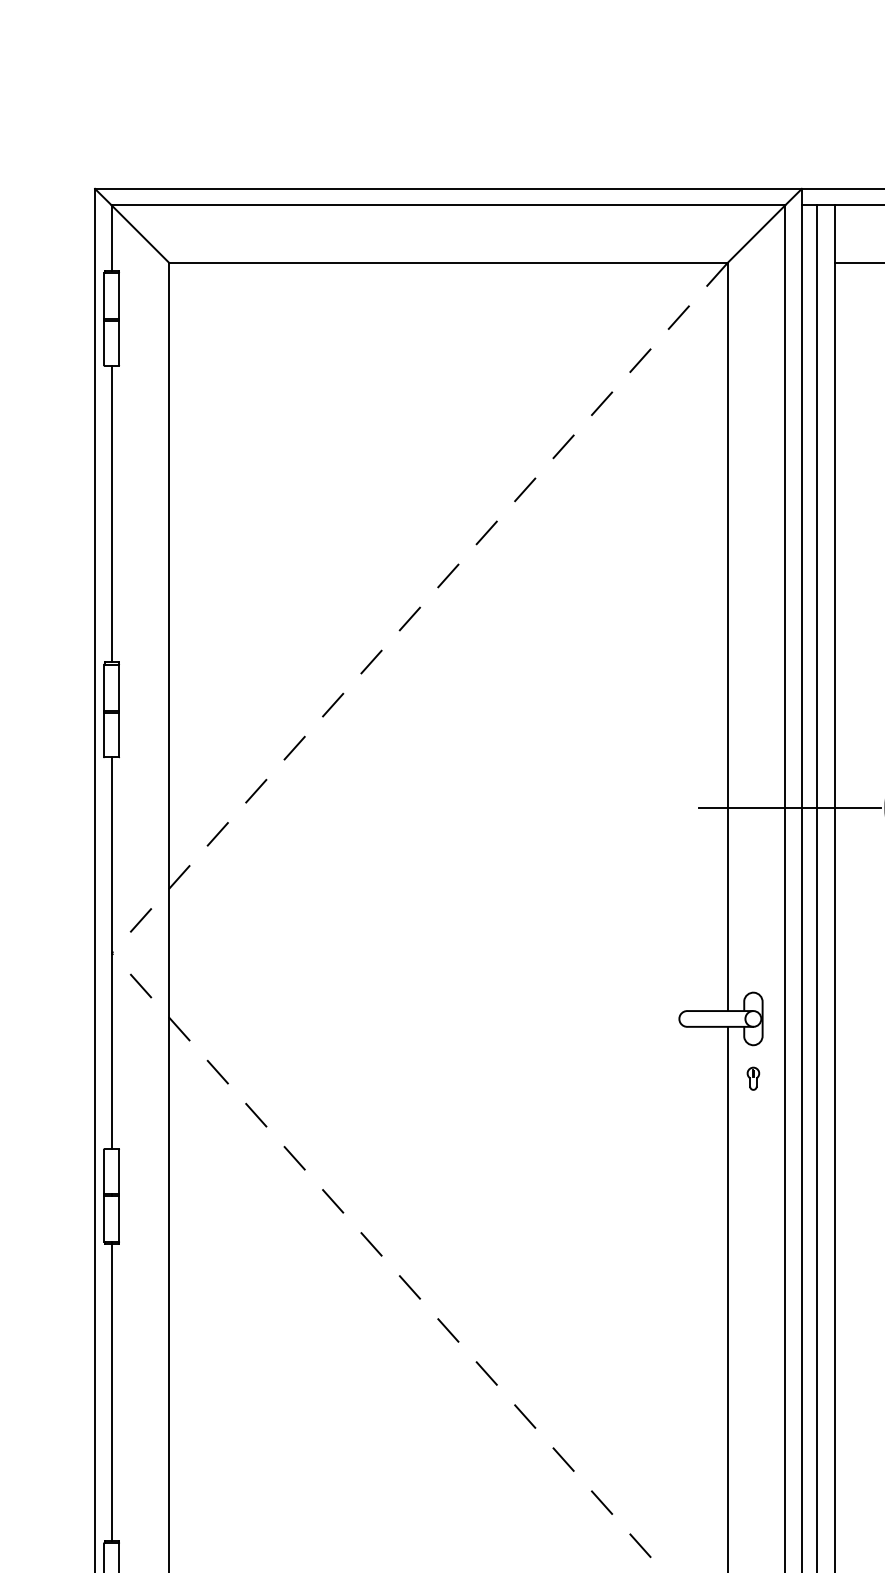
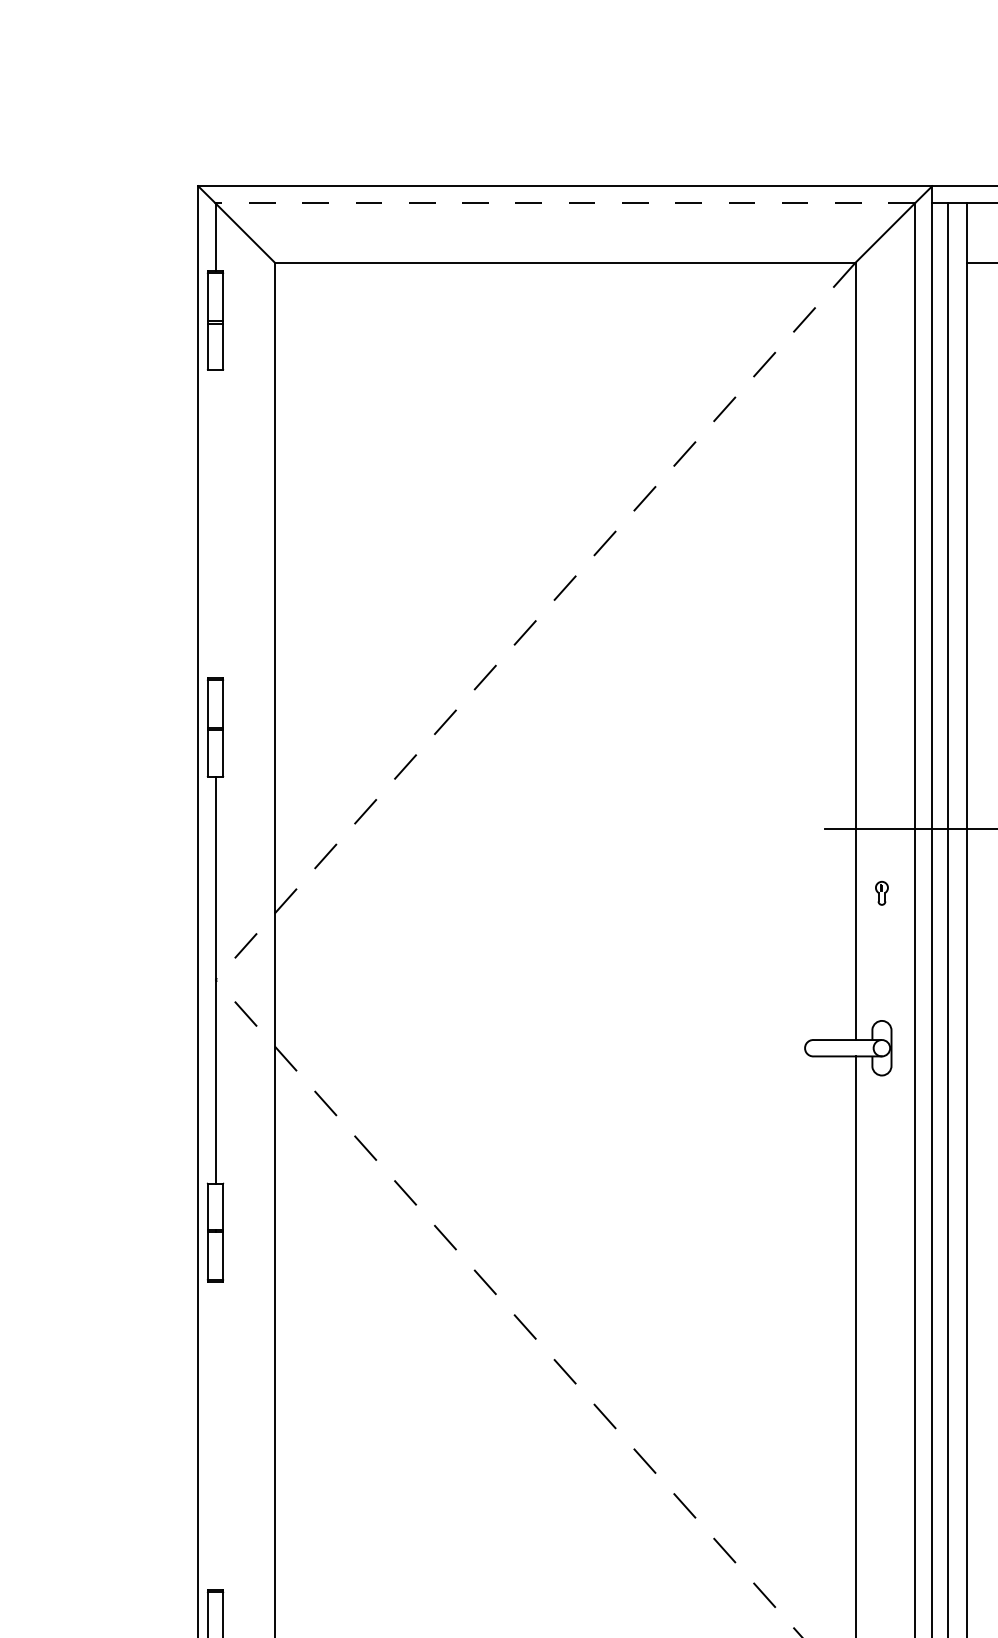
line: (448, 205) -> (565, 203), solid -> dashed
line: (111, 513) -> (215, 523), removed
part: (752, 1078) -> (881, 893), moved
line: (111, 1390) -> (215, 1434), removed

